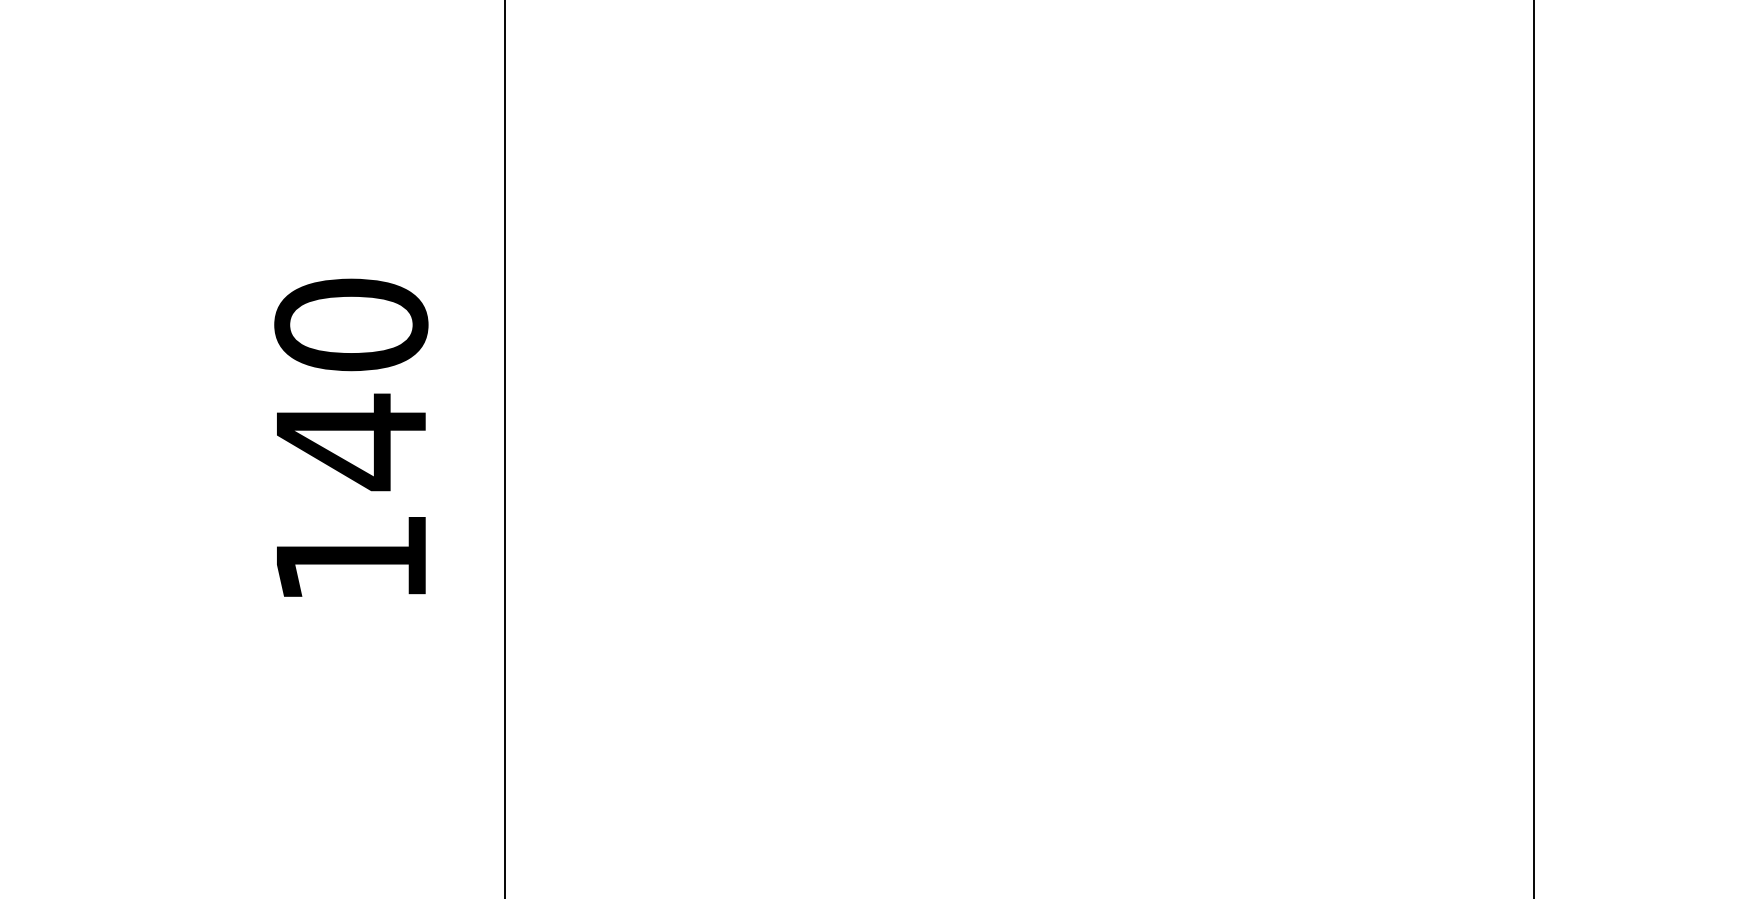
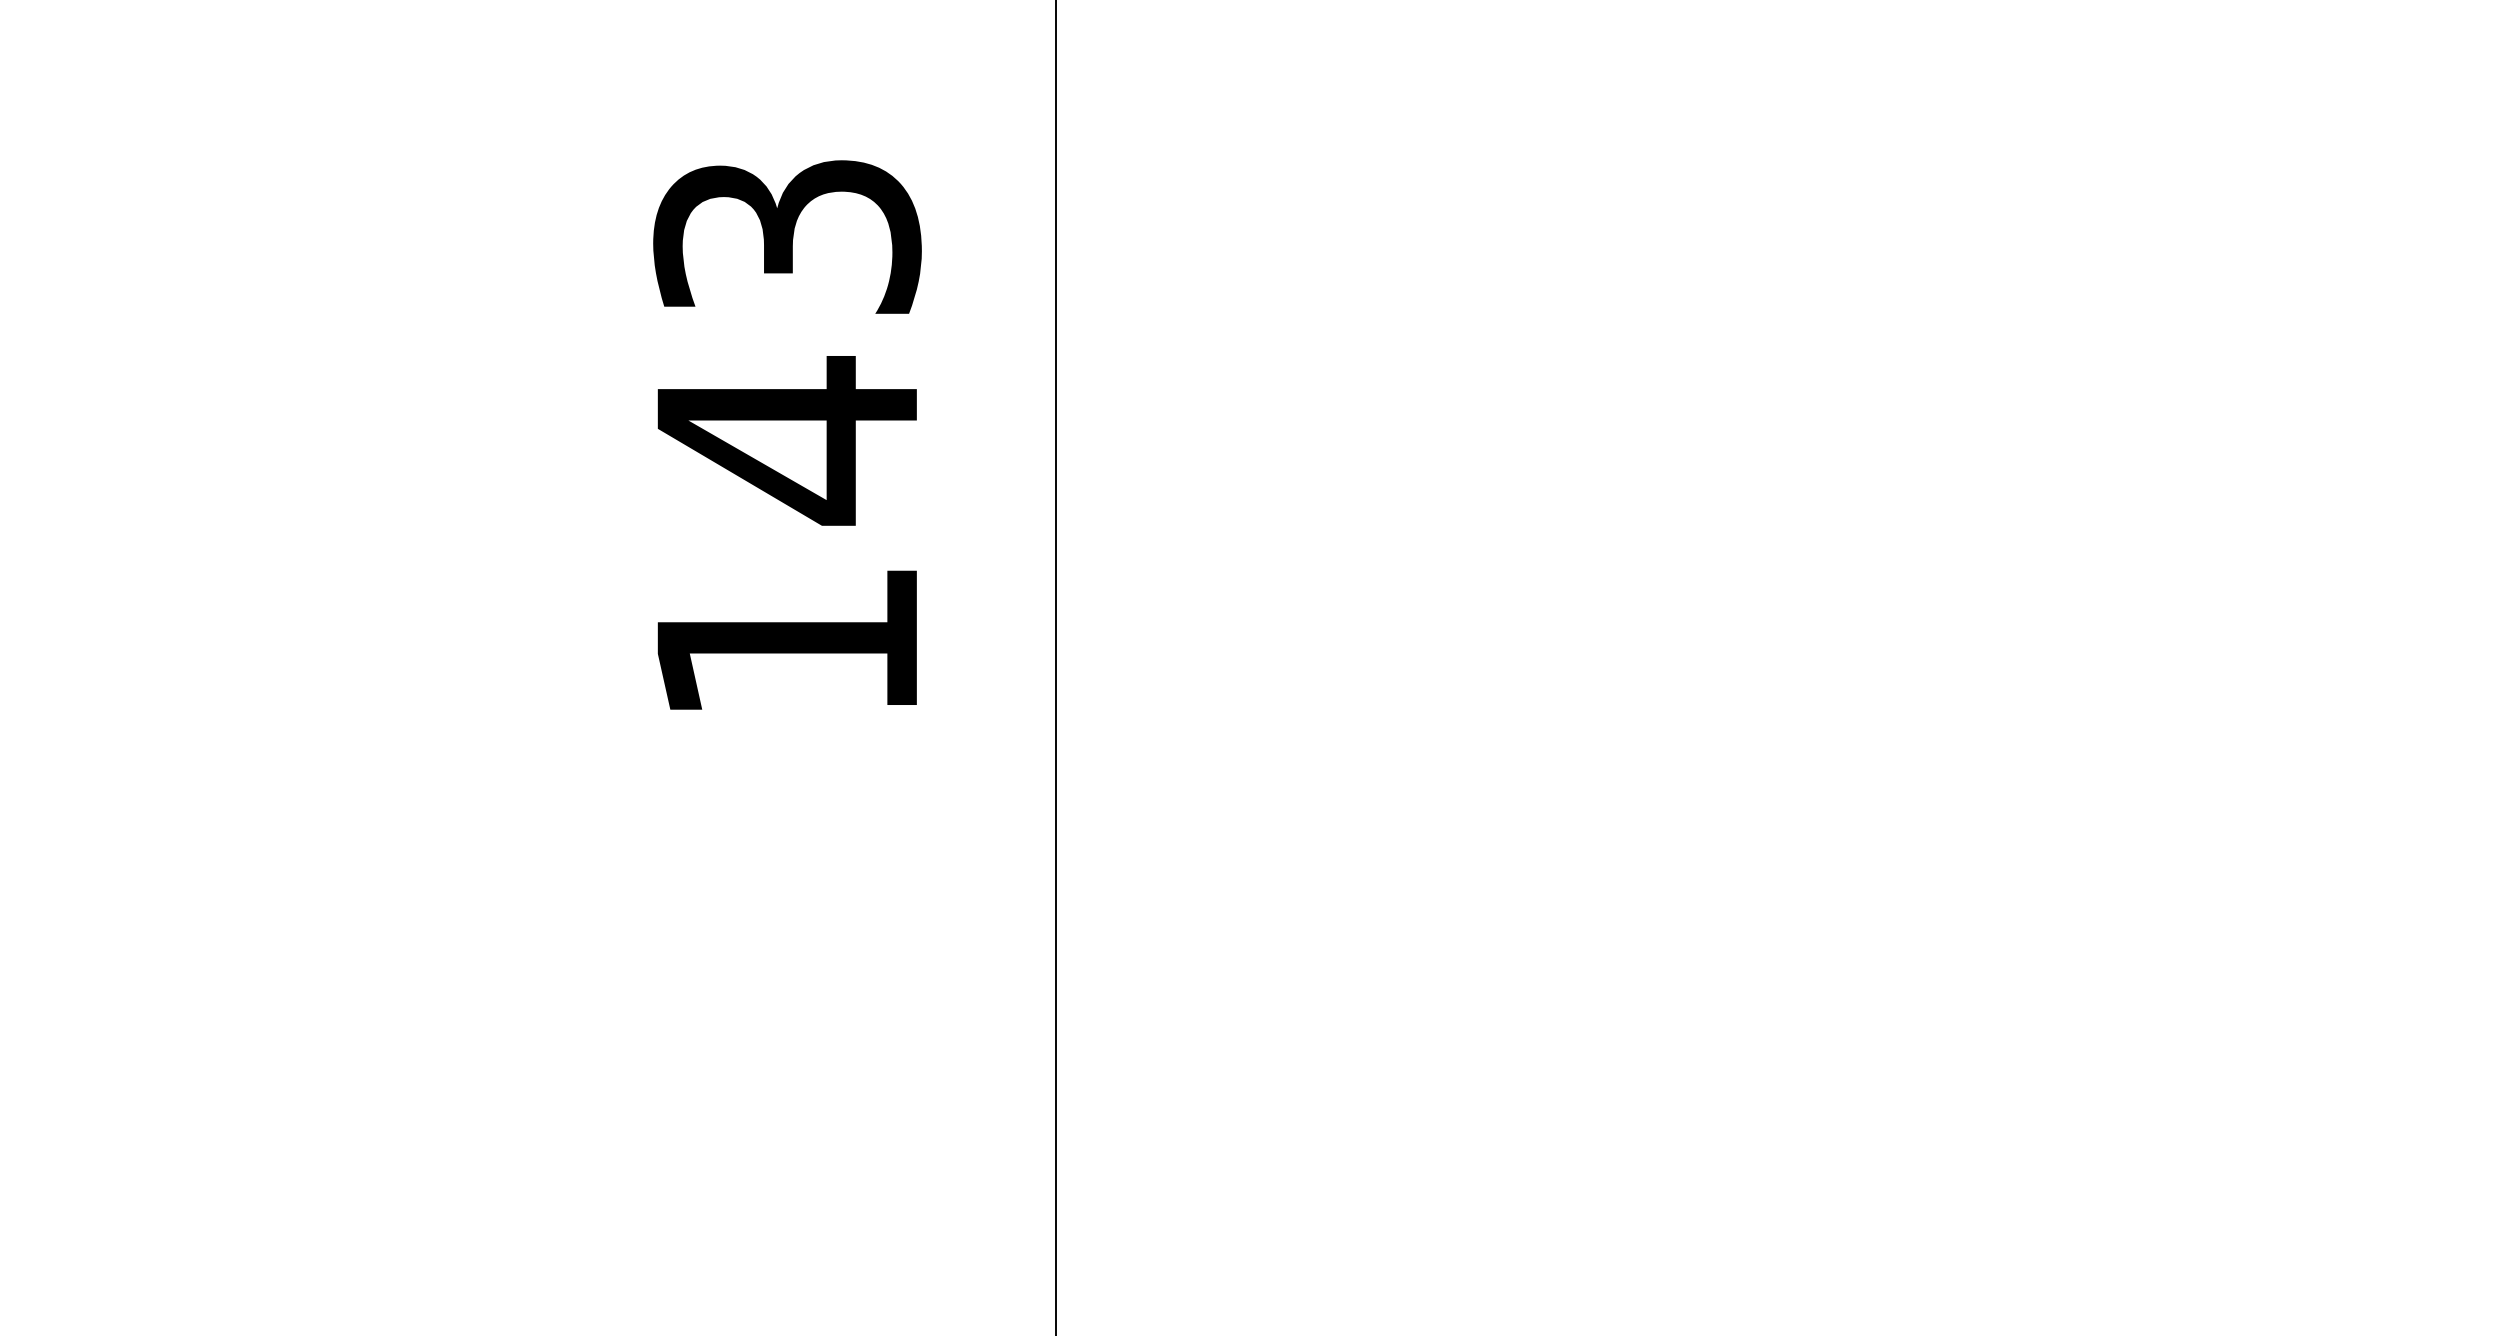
text: (351, 324) -> (787, 235), 140 -> 143

